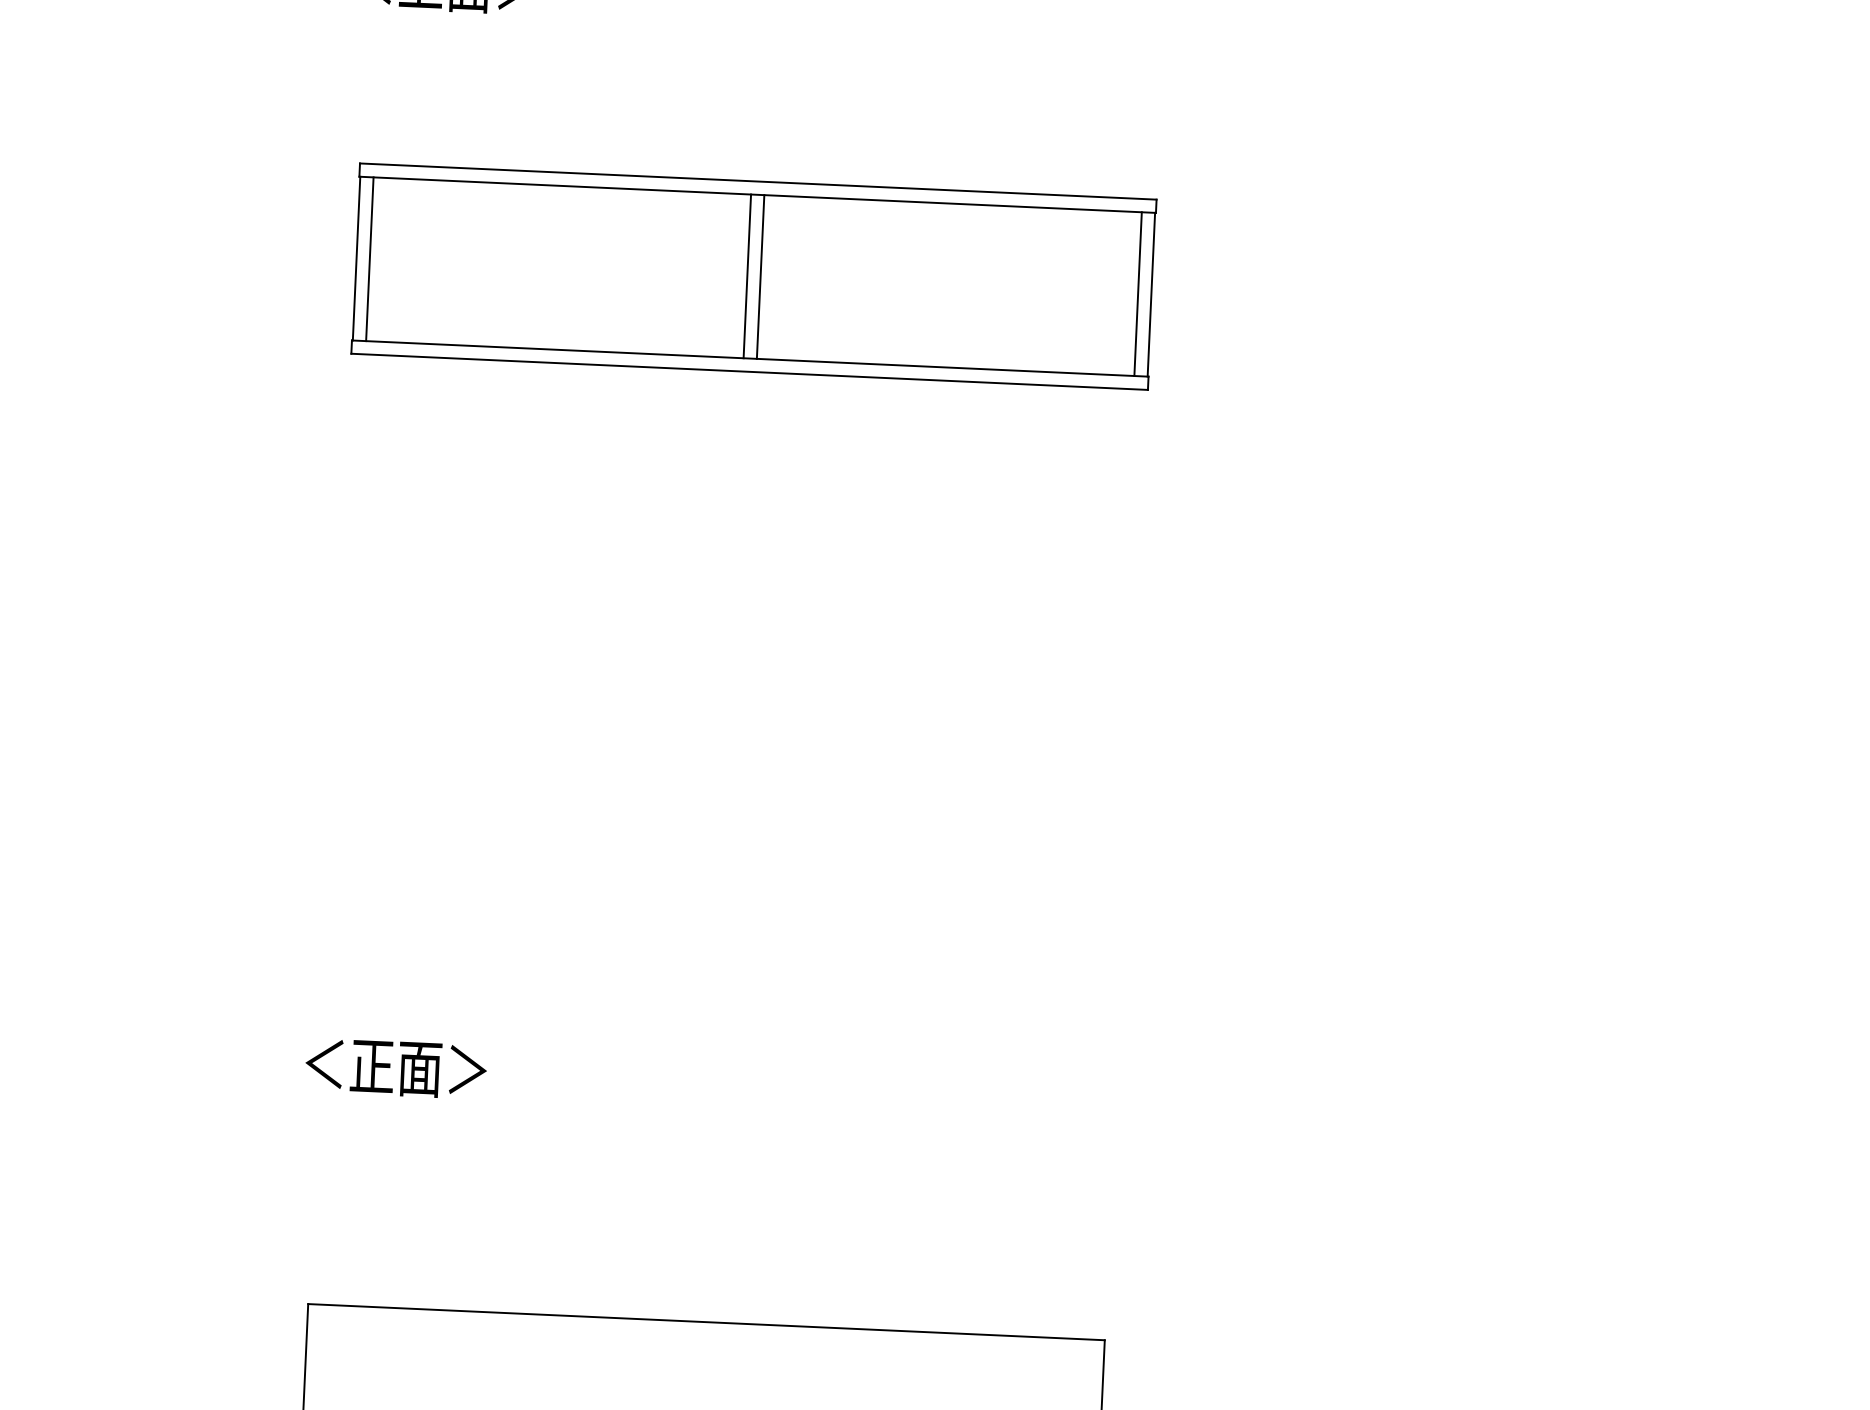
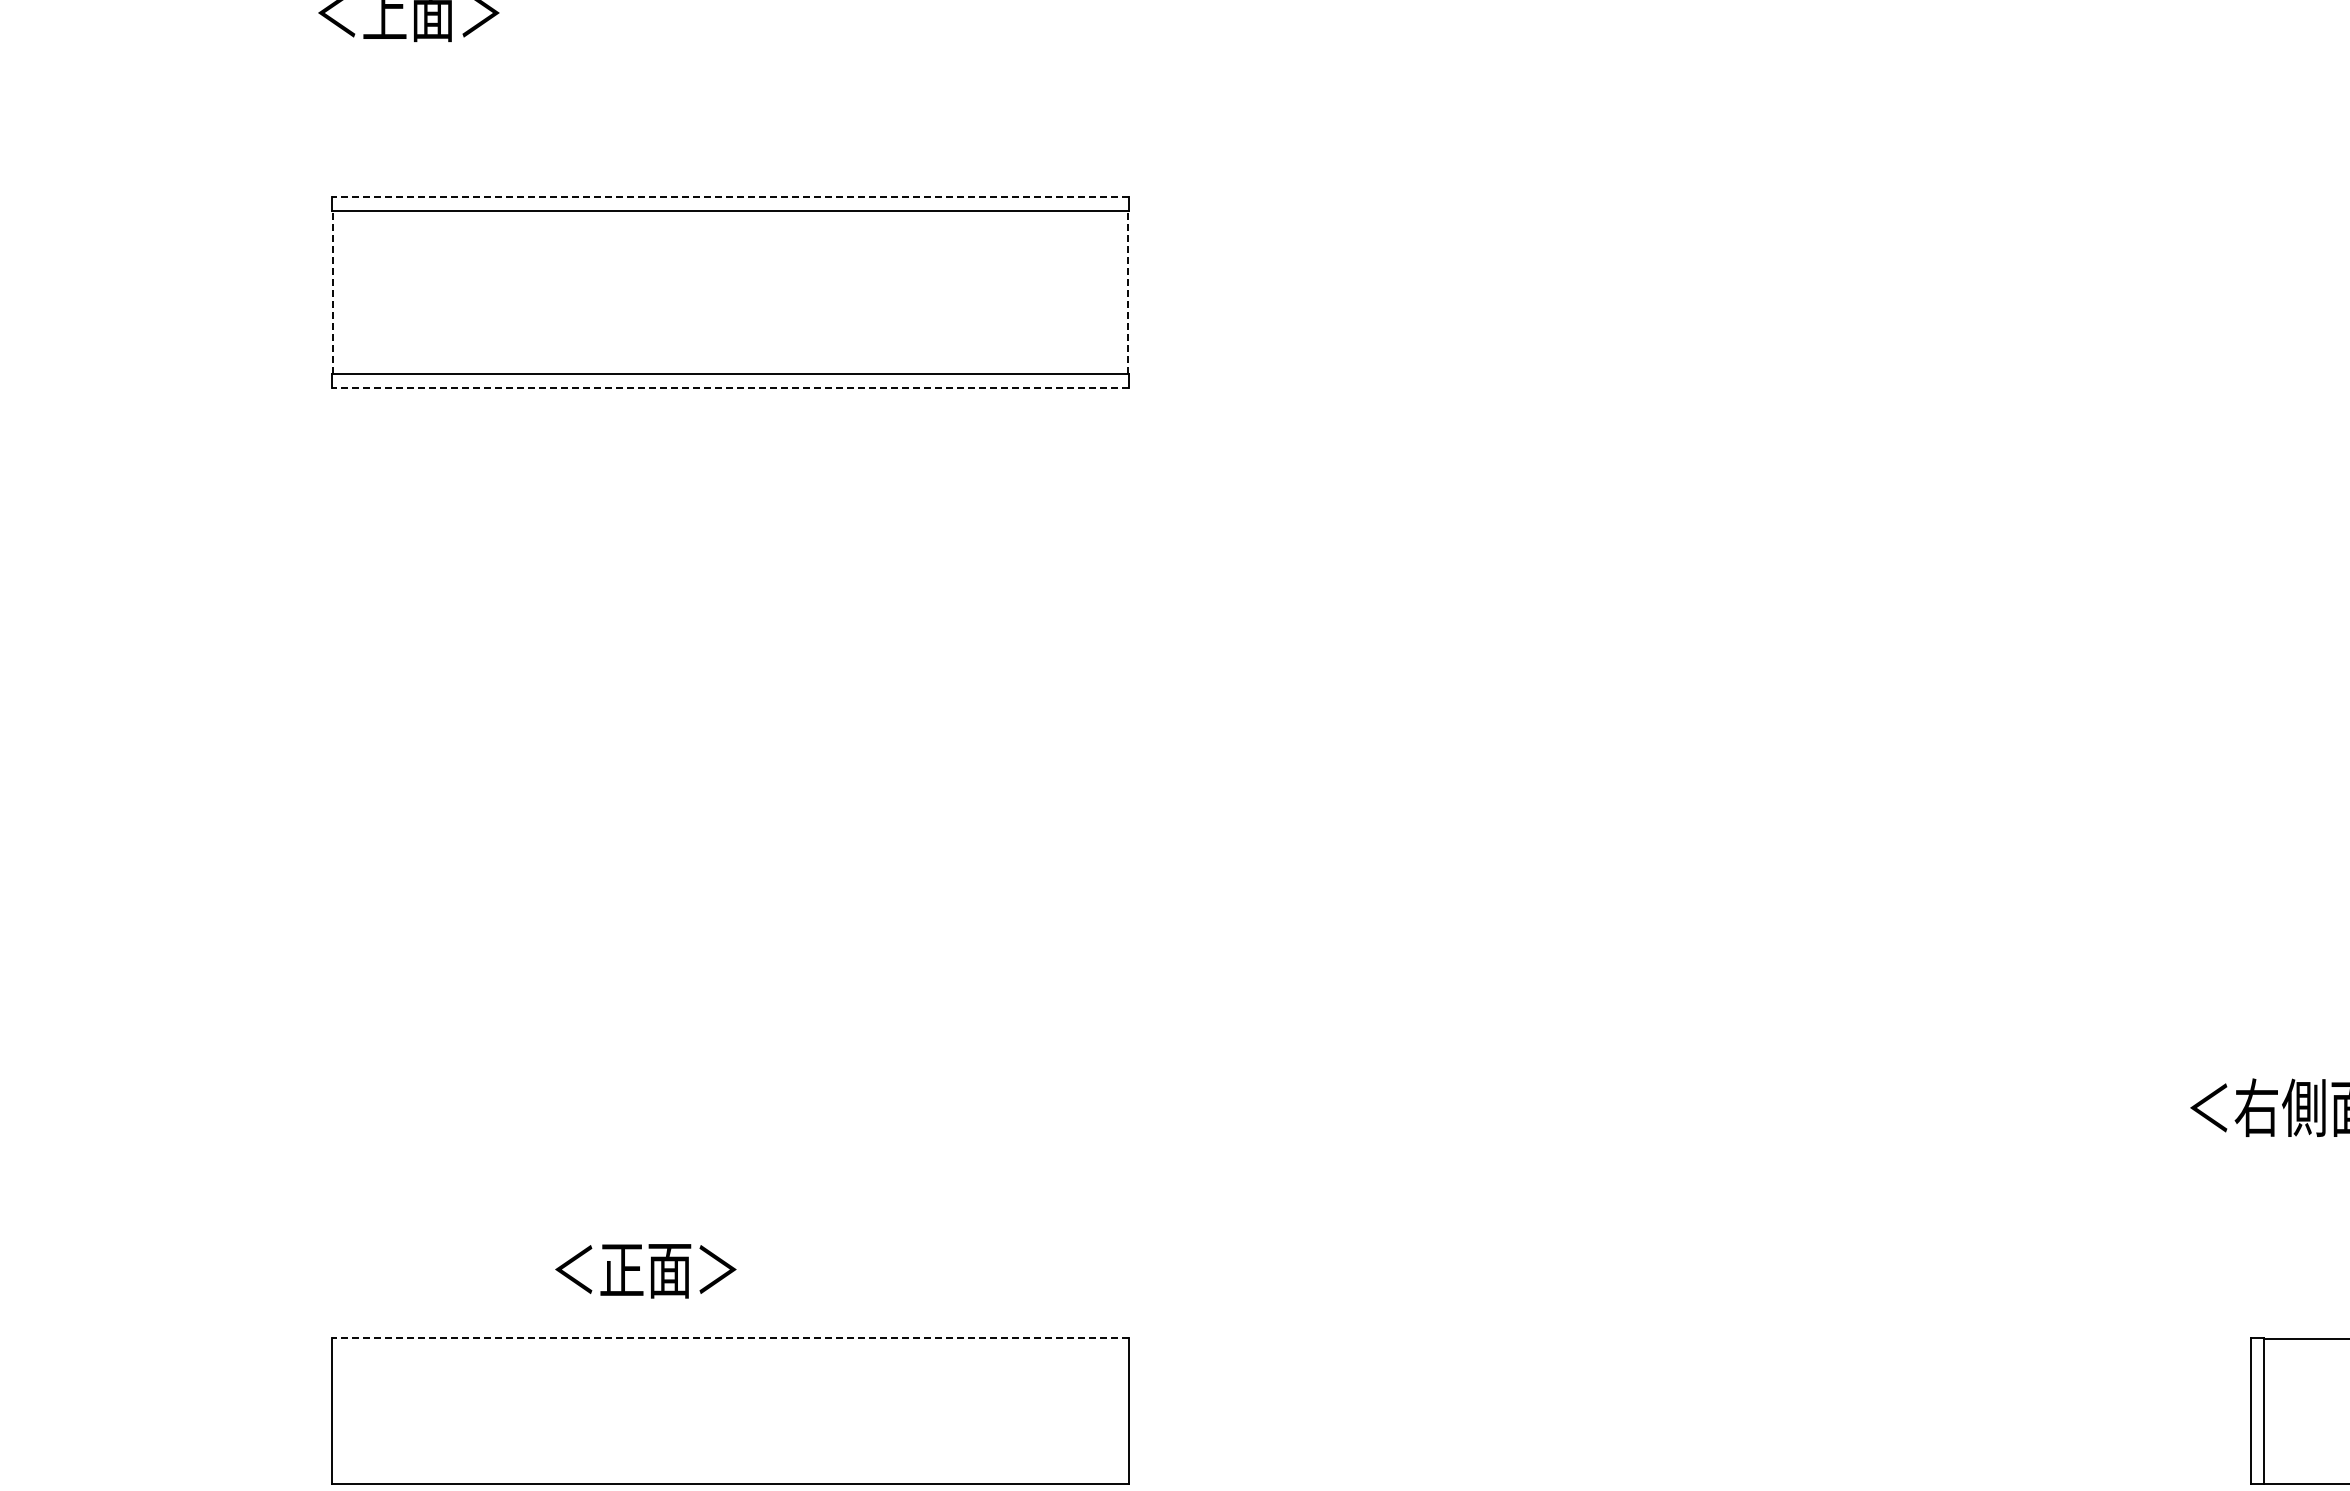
line: (757, 181) -> (729, 197), solid -> dashed
line: (356, 258) -> (332, 292), solid -> dashed
line: (369, 259) -> (345, 292), removed
line: (747, 276) -> (723, 292), removed
line: (760, 277) -> (736, 292), removed
line: (1138, 294) -> (1114, 292), removed
line: (1151, 294) -> (1127, 292), solid -> dashed
line: (748, 371) -> (729, 387), solid -> dashed
text: (395, 1068) -> (645, 1271), moved
line: (705, 1322) -> (729, 1338), solid -> dashed

